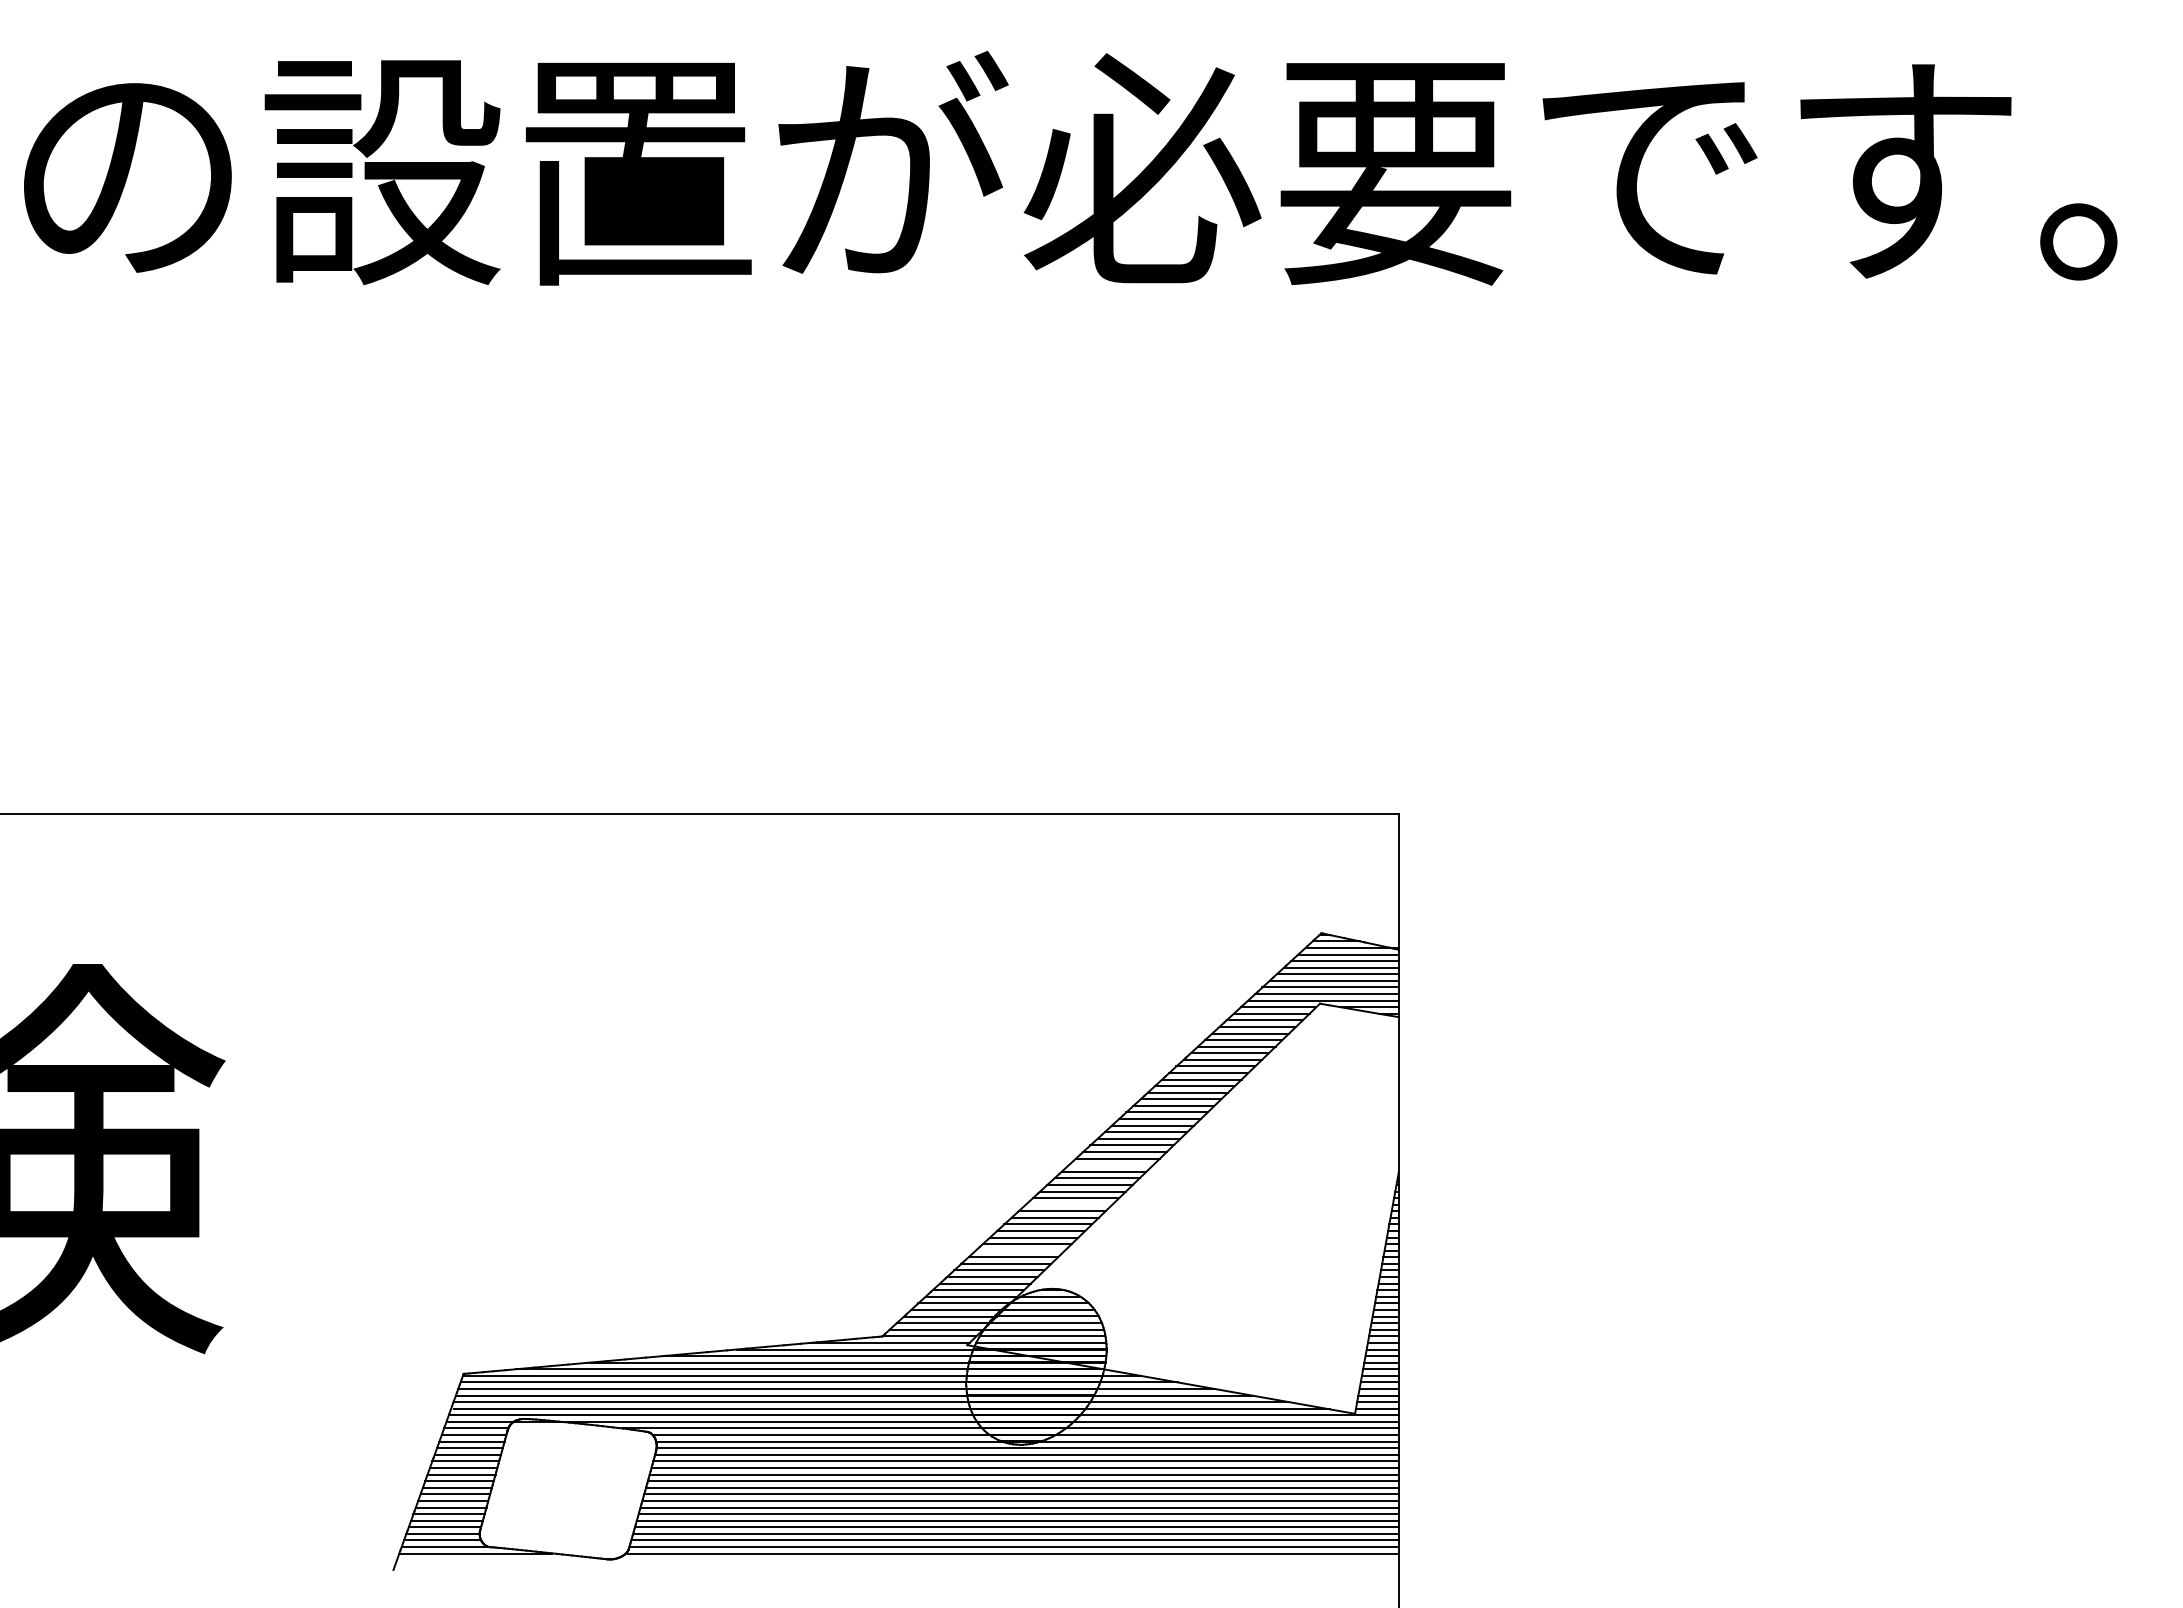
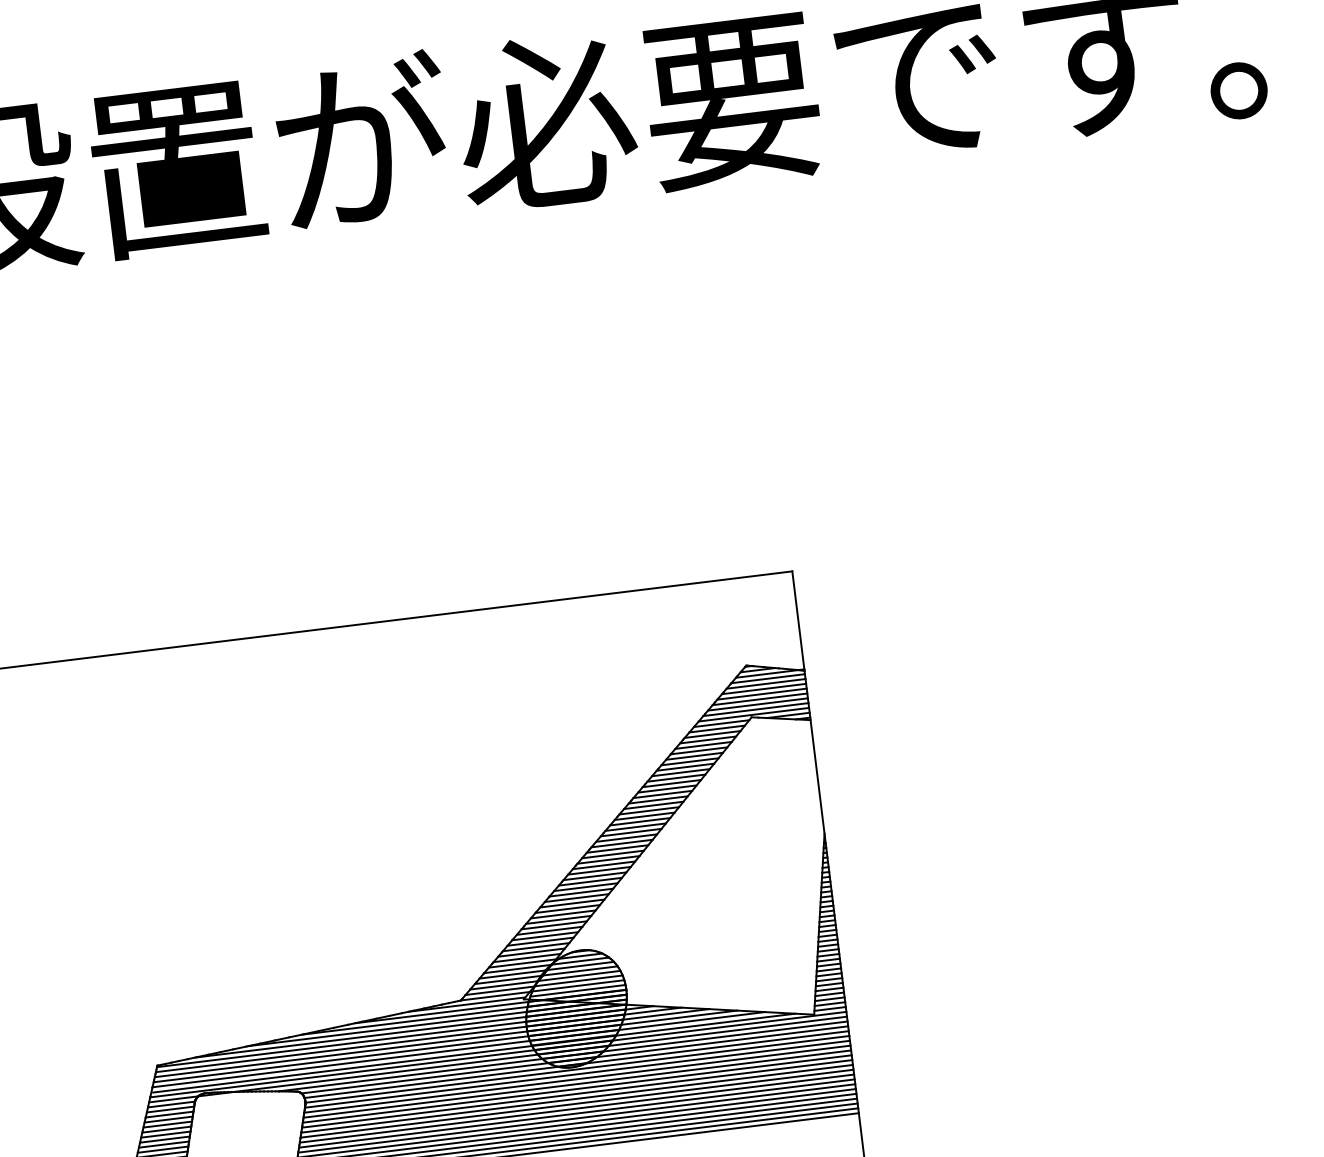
line: (1110, 1165) -> (612, 854), added
line: (1068, 1204) -> (585, 887), added
line: (1019, 1250) -> (553, 925), added

